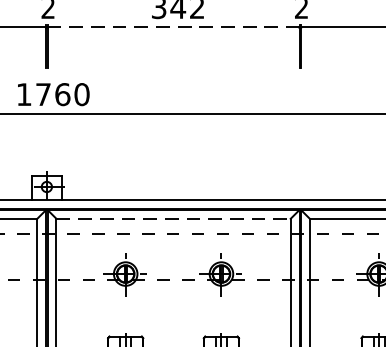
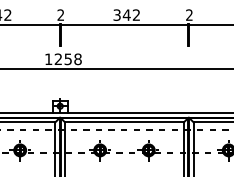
line: (173, 27) -> (124, 25), dashed -> solid
text: (61, 94) -> (67, 59), 1760 -> 1258
line: (173, 219) -> (124, 122), dashed -> solid

